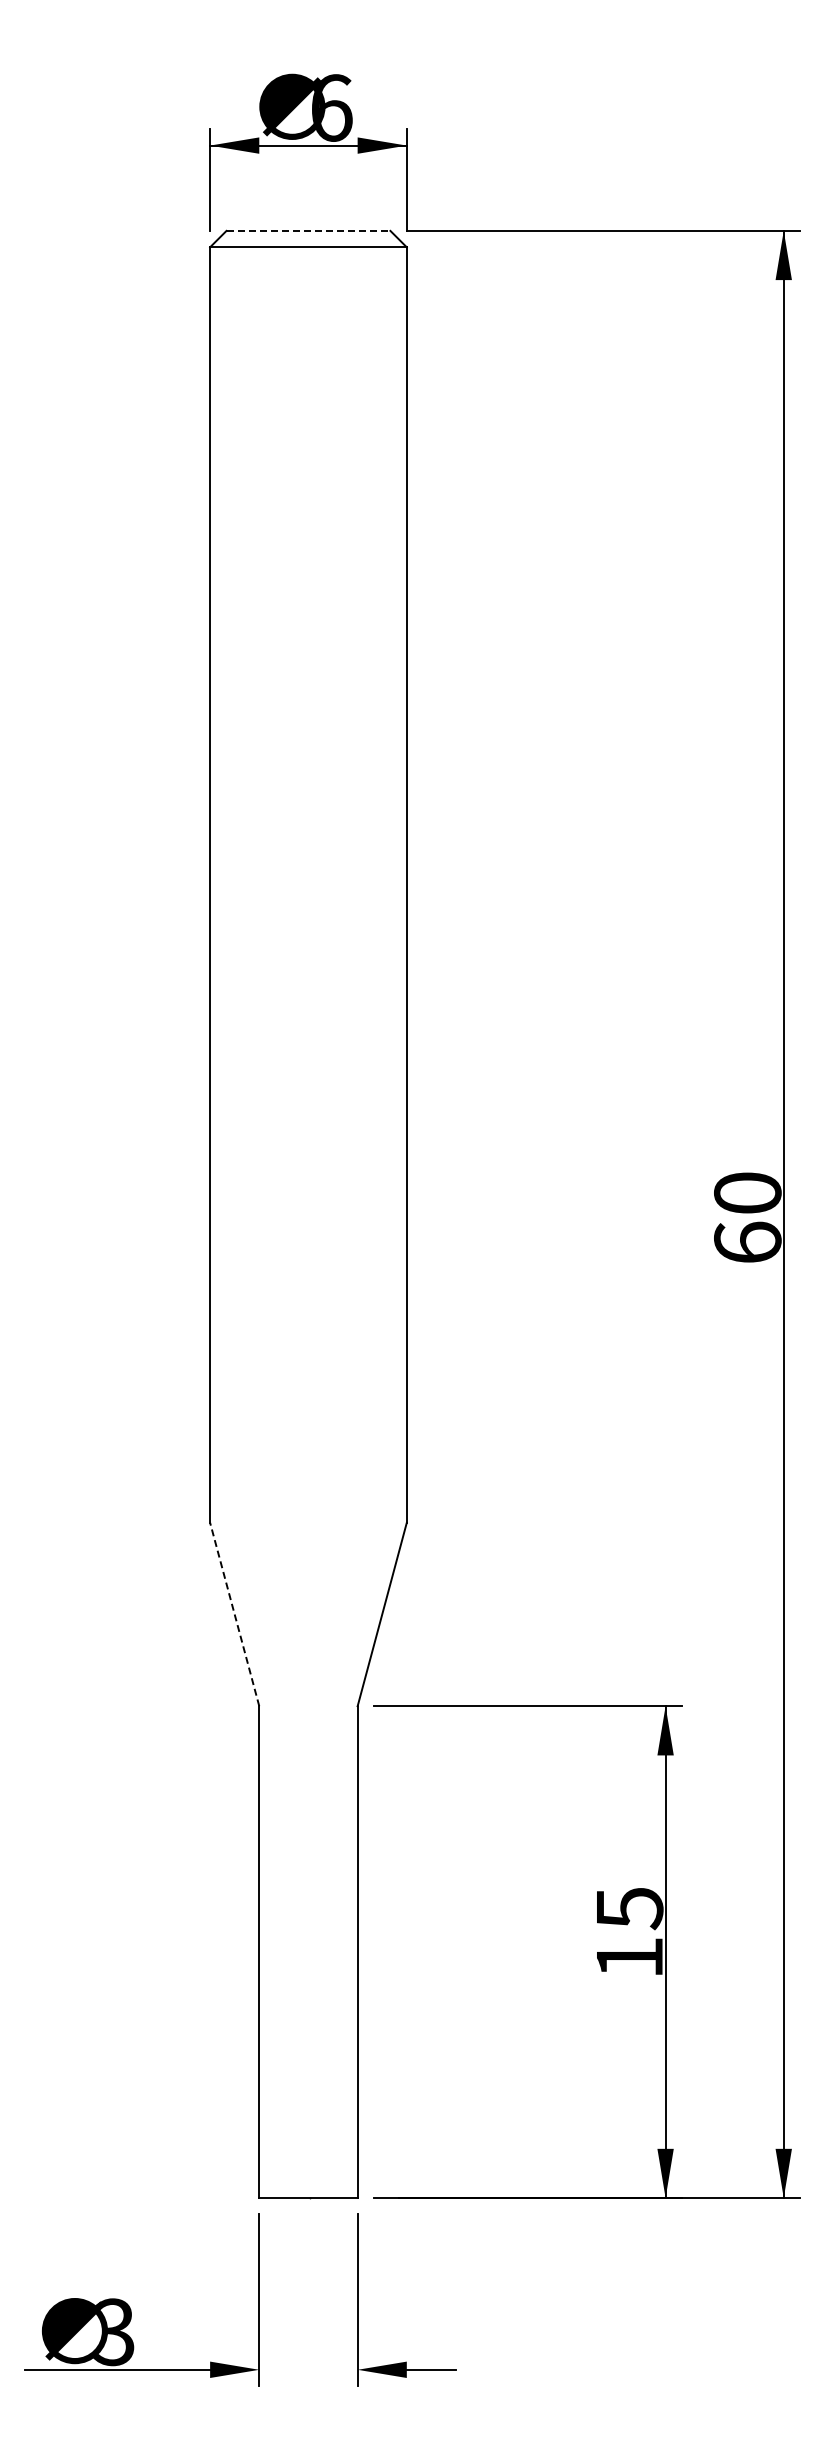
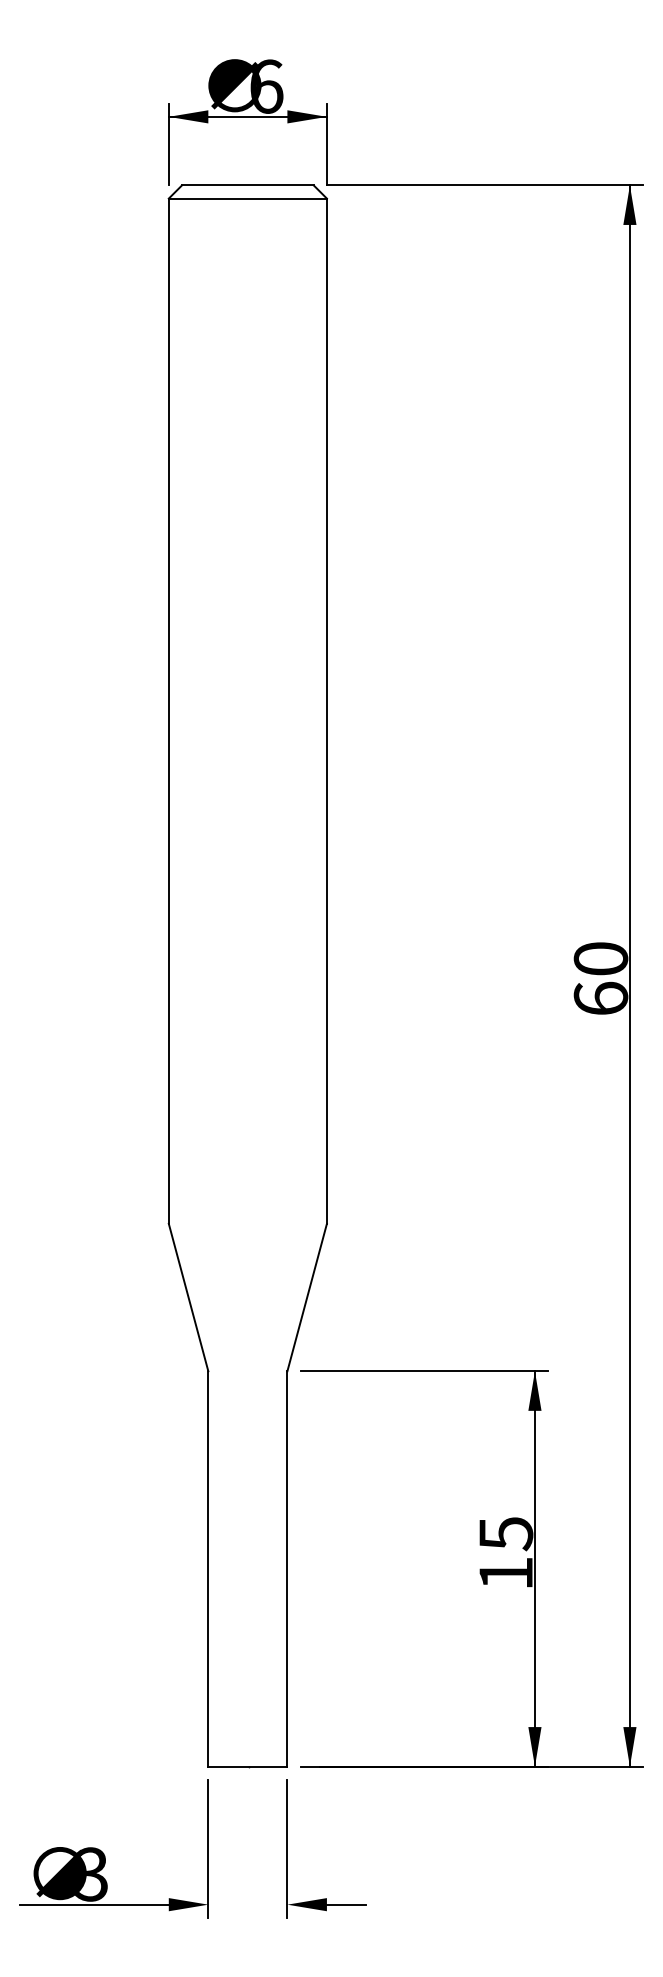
line: (308, 230) -> (247, 185), dashed -> solid
line: (234, 1614) -> (188, 1297), dashed -> solid

